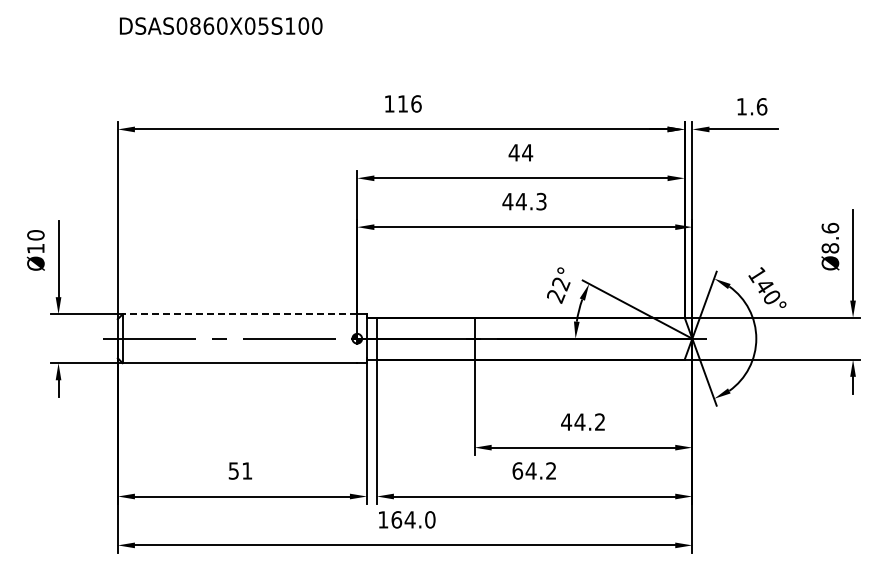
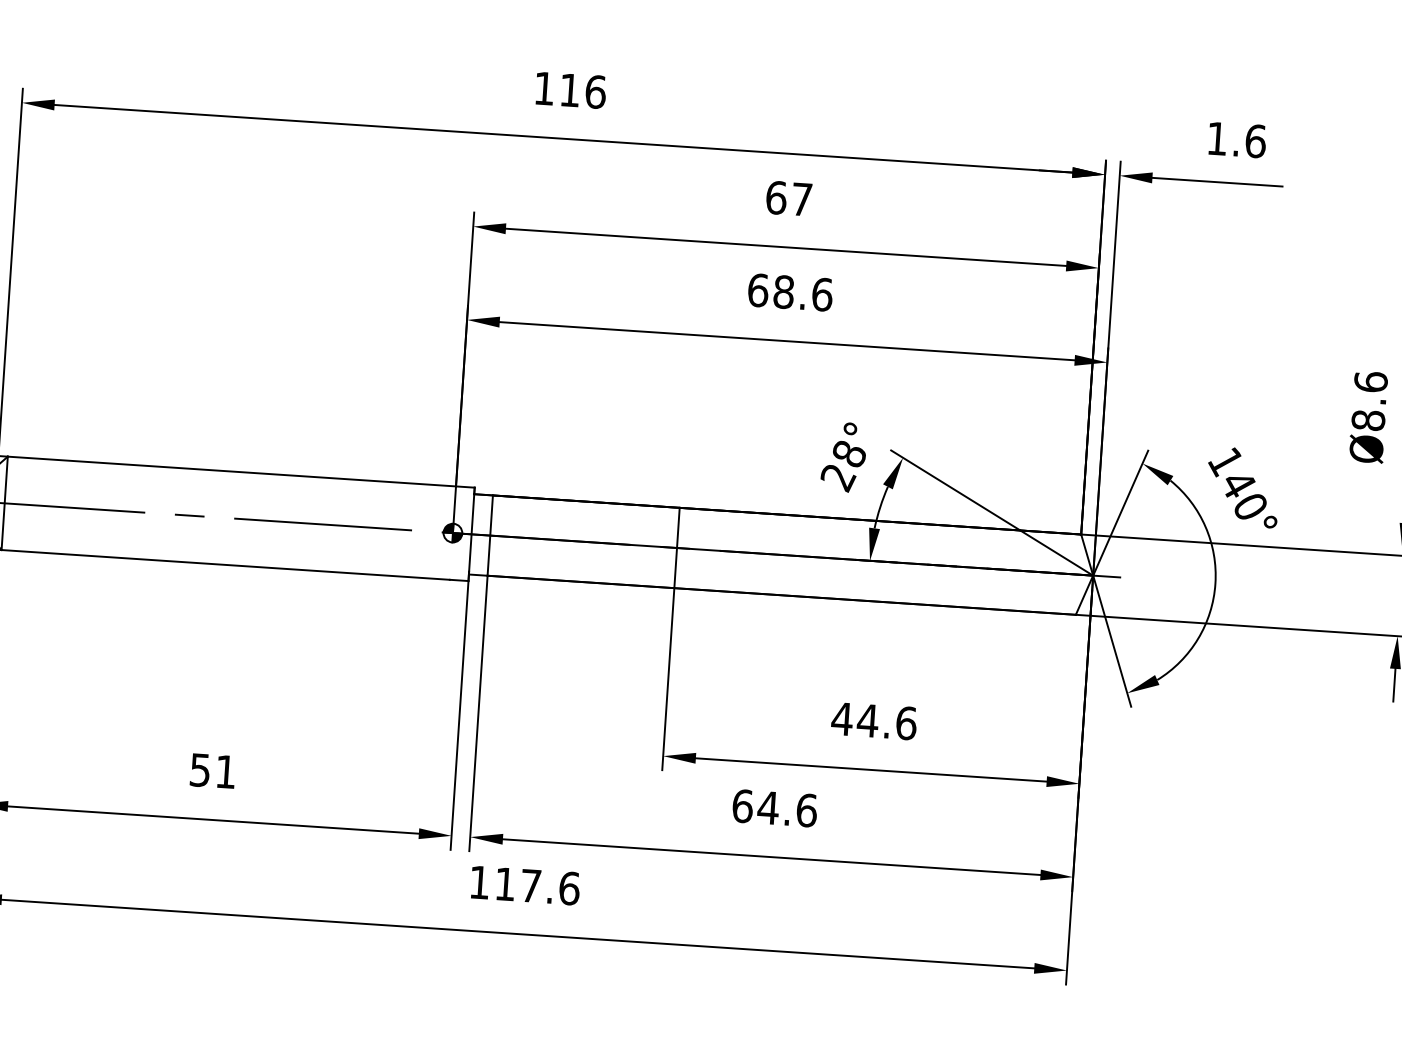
text: (520, 152) -> (788, 197), 44 -> 67
text: (524, 201) -> (789, 292), 44.3 -> 68.6
text: (561, 284) -> (850, 455), 22° -> 28°
line: (239, 314) -> (230, 471), dashed -> solid
text: (600, 421) -> (907, 722), 44.2 -> 44.6
text: (551, 470) -> (807, 809), 64.2 -> 64.6
text: (413, 519) -> (537, 885), 164.0 -> 117.6

